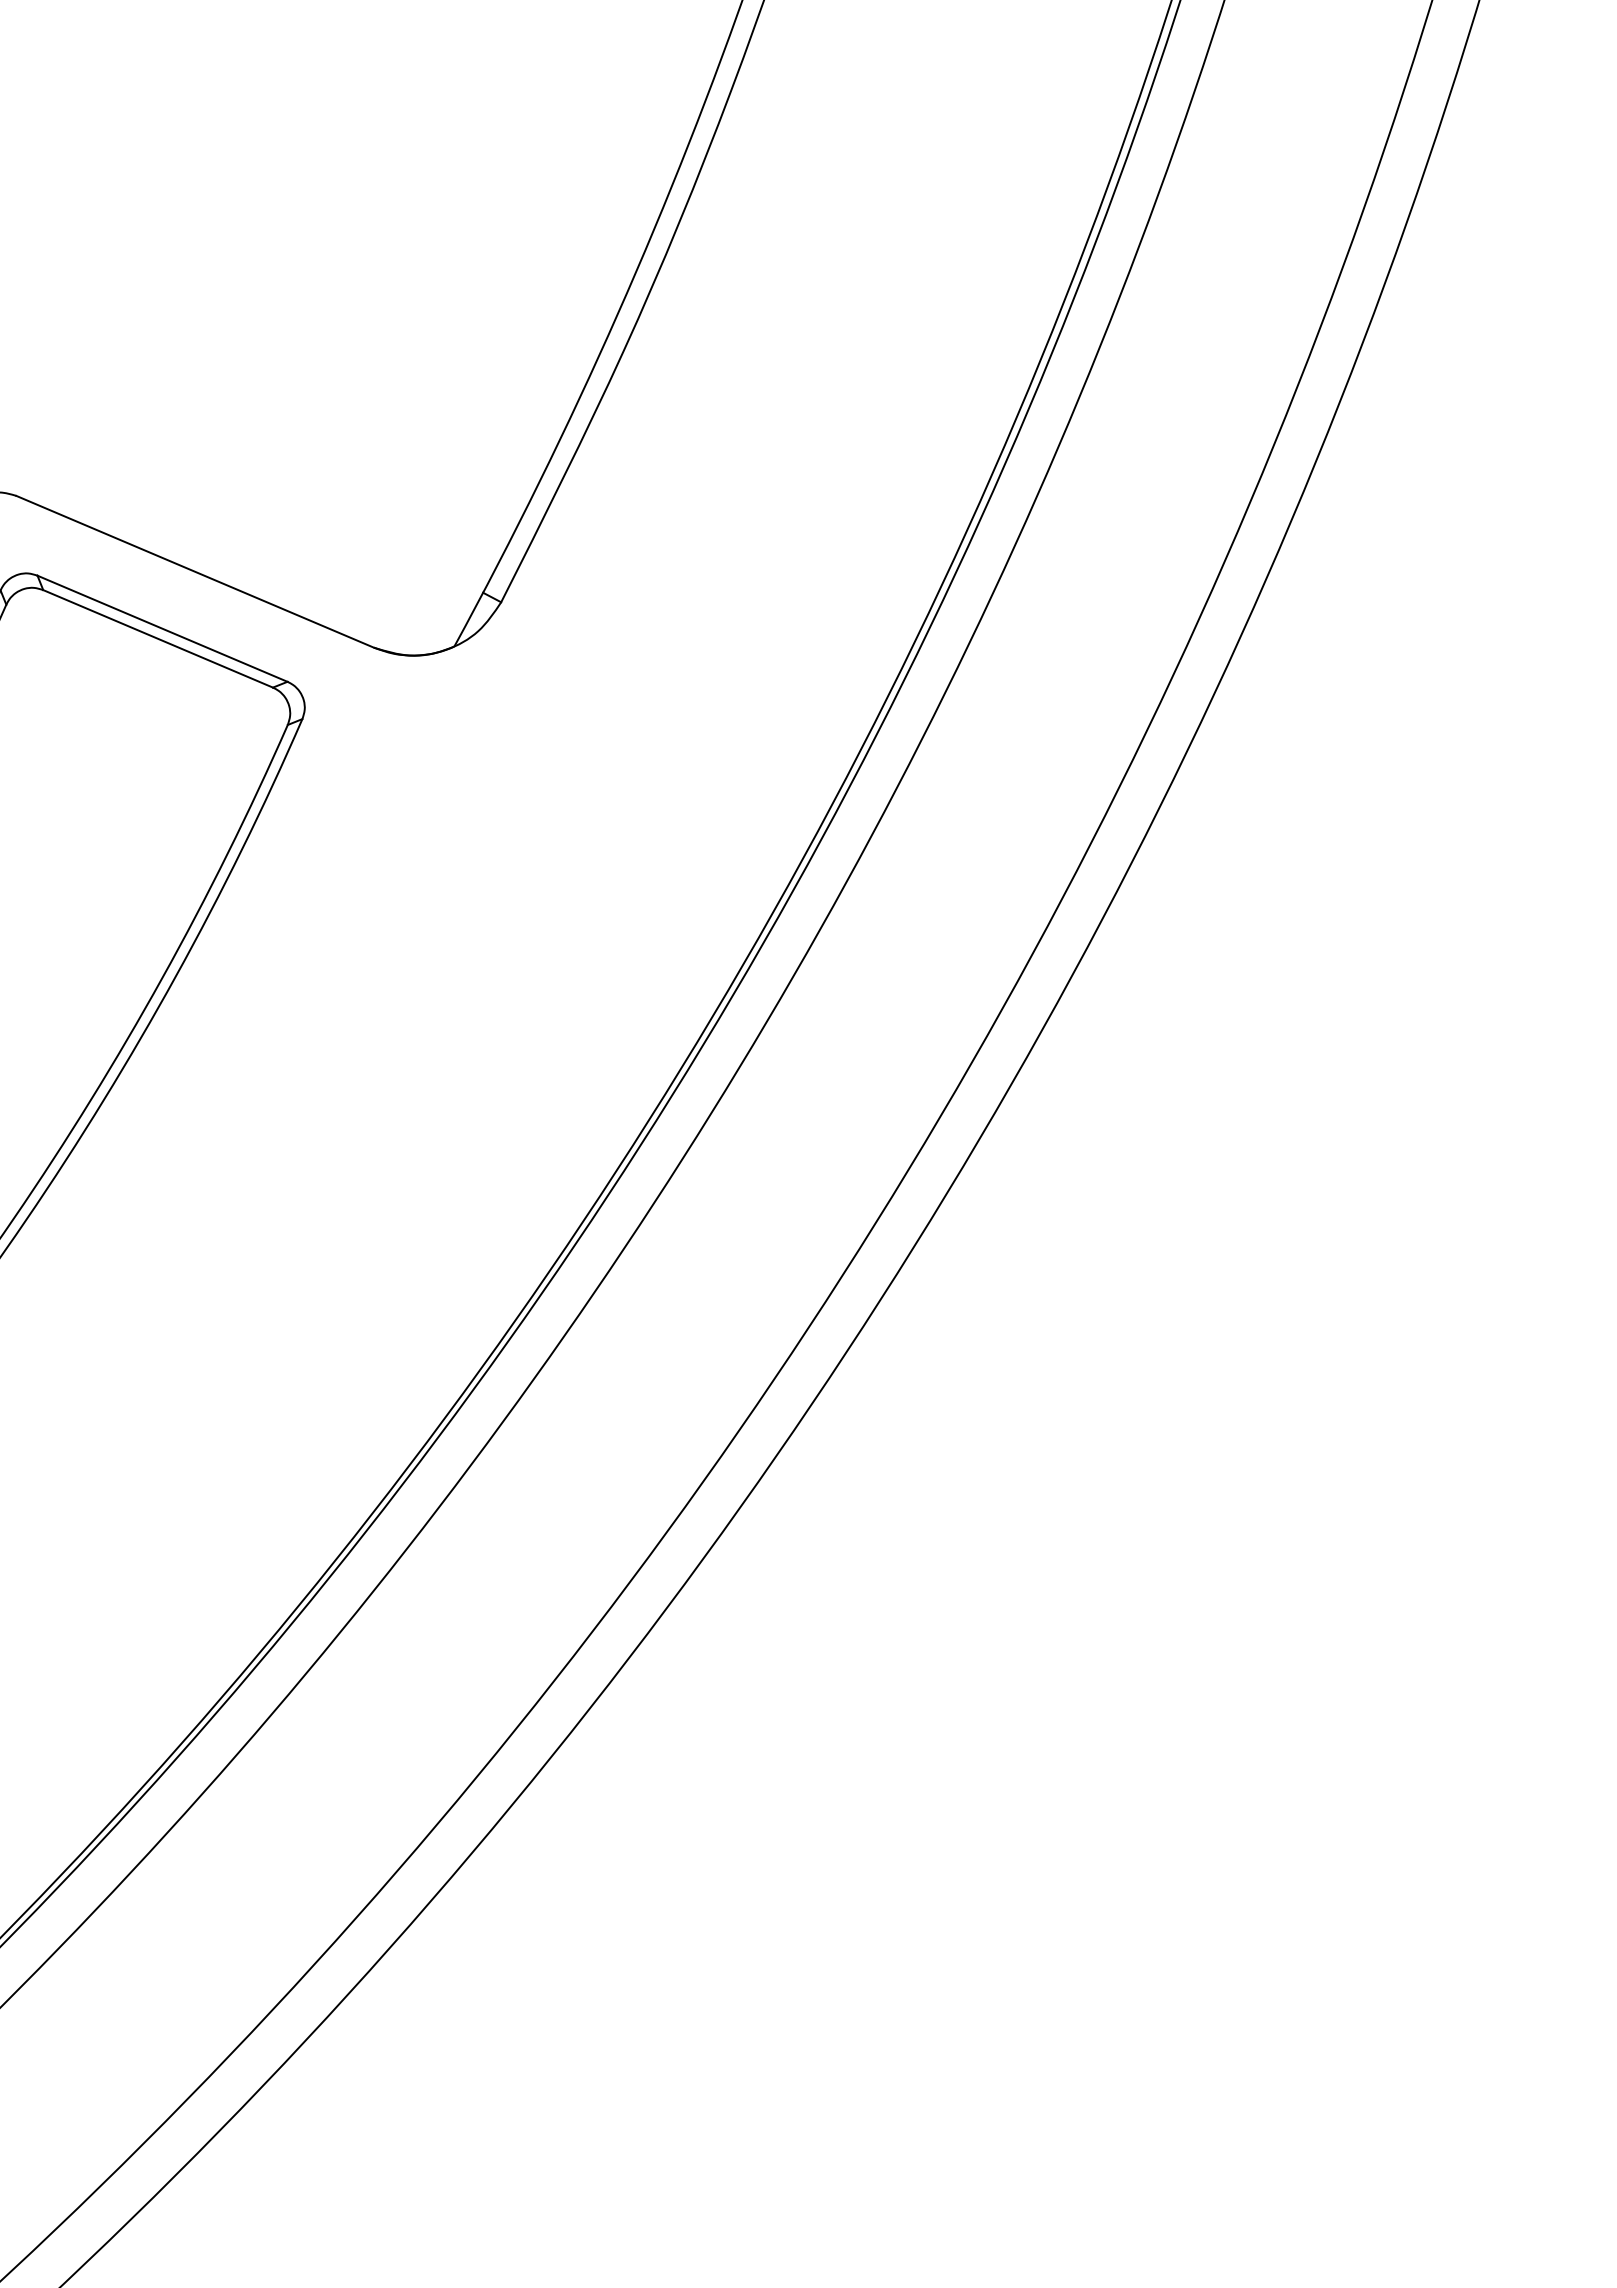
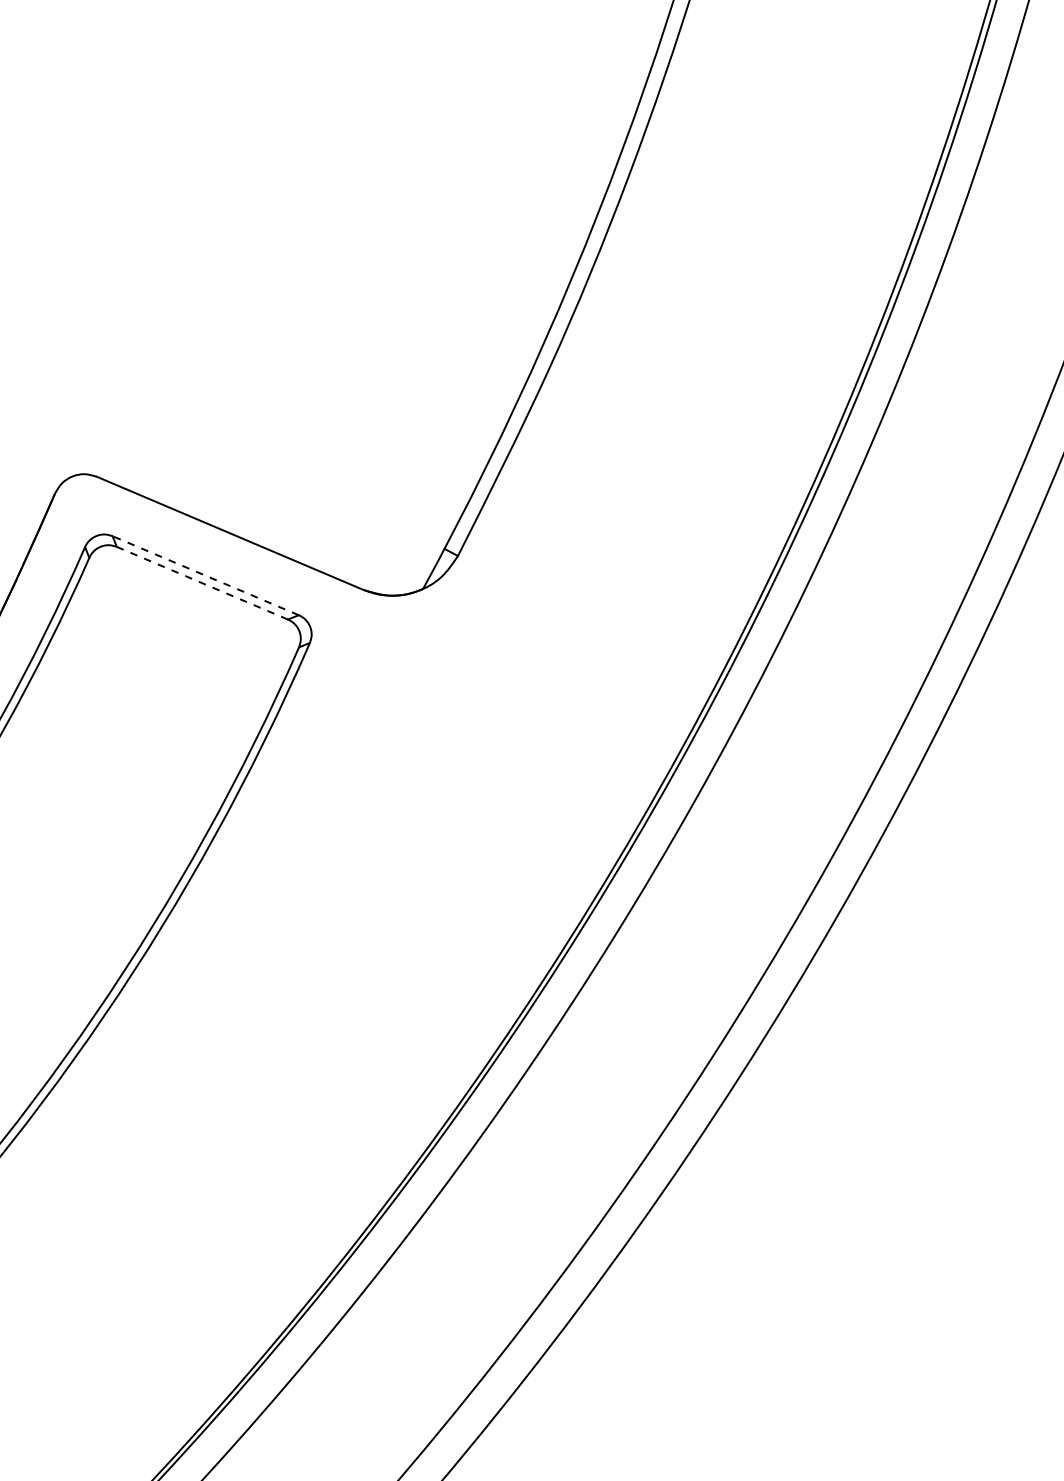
line: (162, 628) -> (205, 575), solid -> dashed
line: (158, 638) -> (202, 582), solid -> dashed

